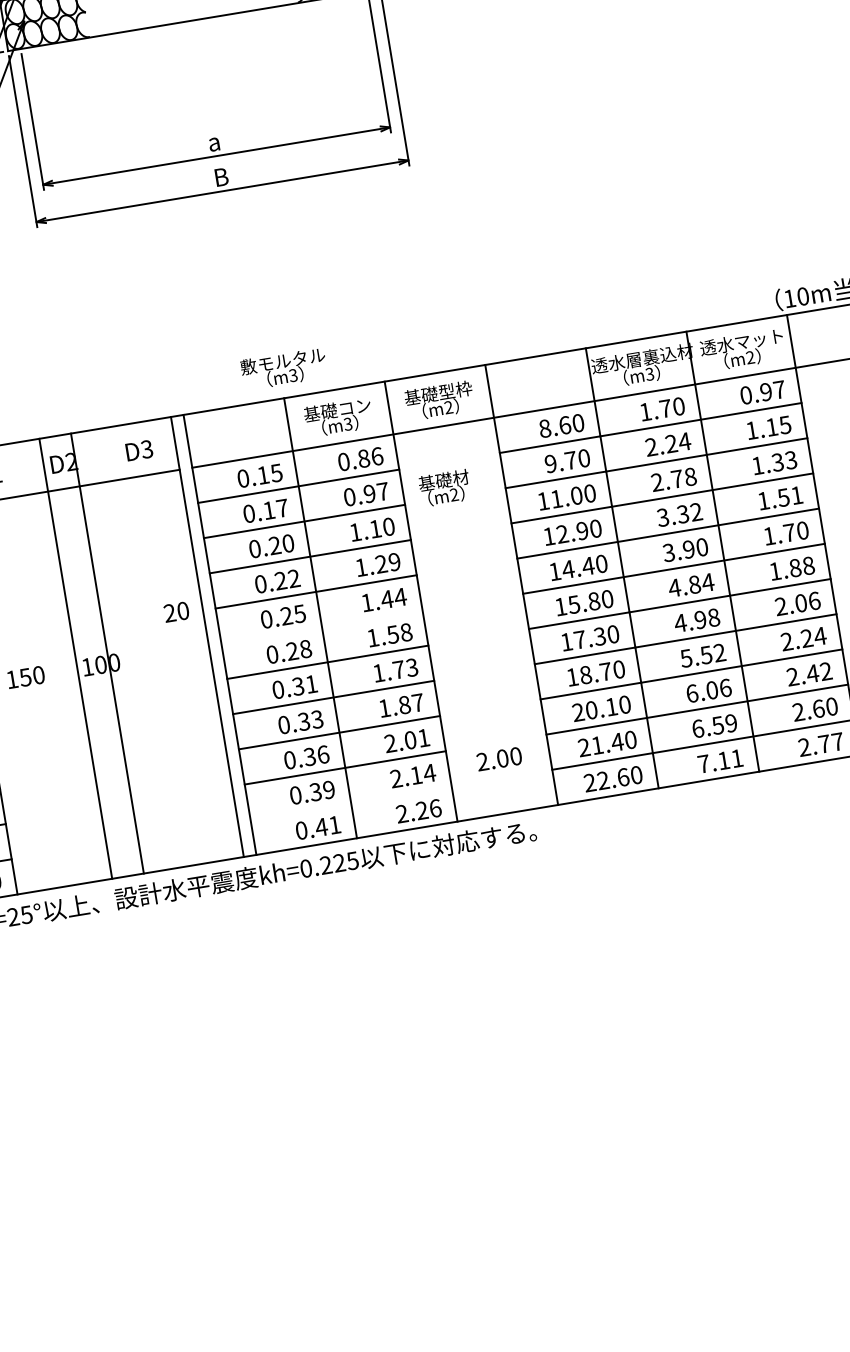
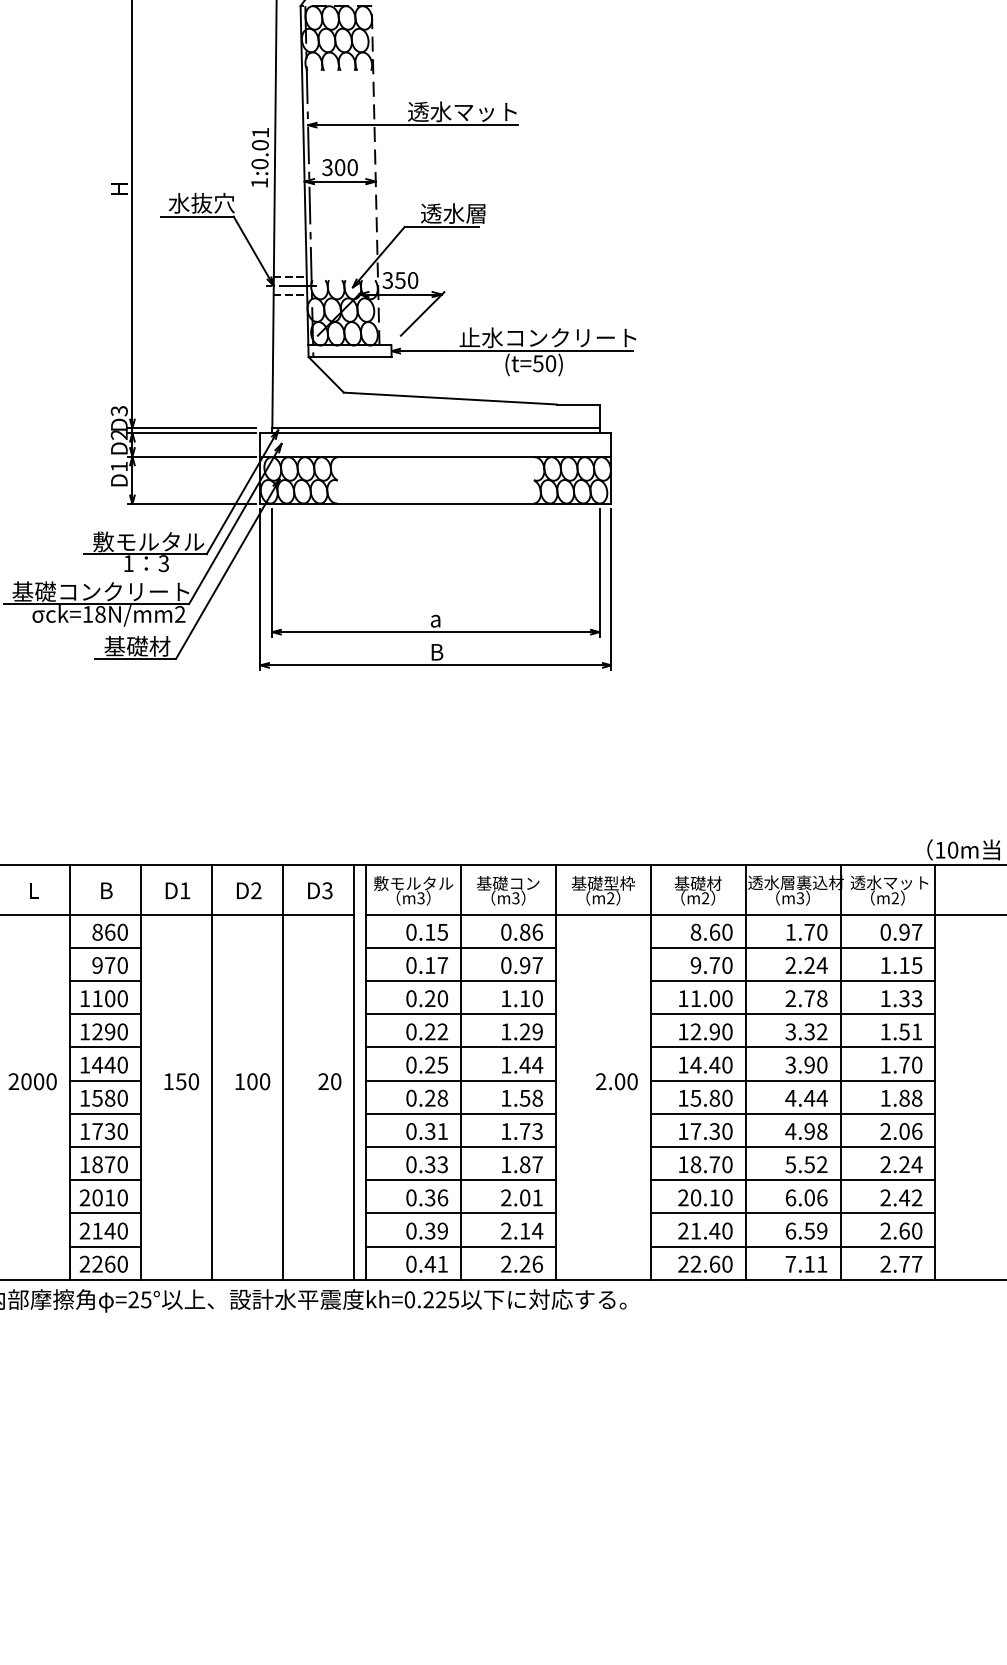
text: (284, 368) -> (413, 890), moved
text: (444, 488) -> (697, 890), moved
text: (694, 583) -> (809, 1097), 4.84 -> 4.44
text: (176, 611) -> (329, 1081), moved
line: (321, 627) -> (460, 1080), added
line: (107, 652) -> (212, 1071), moved
line: (75, 657) -> (283, 1071), moved
text: (498, 758) -> (616, 1081), moved
line: (350, 803) -> (460, 1246), added

